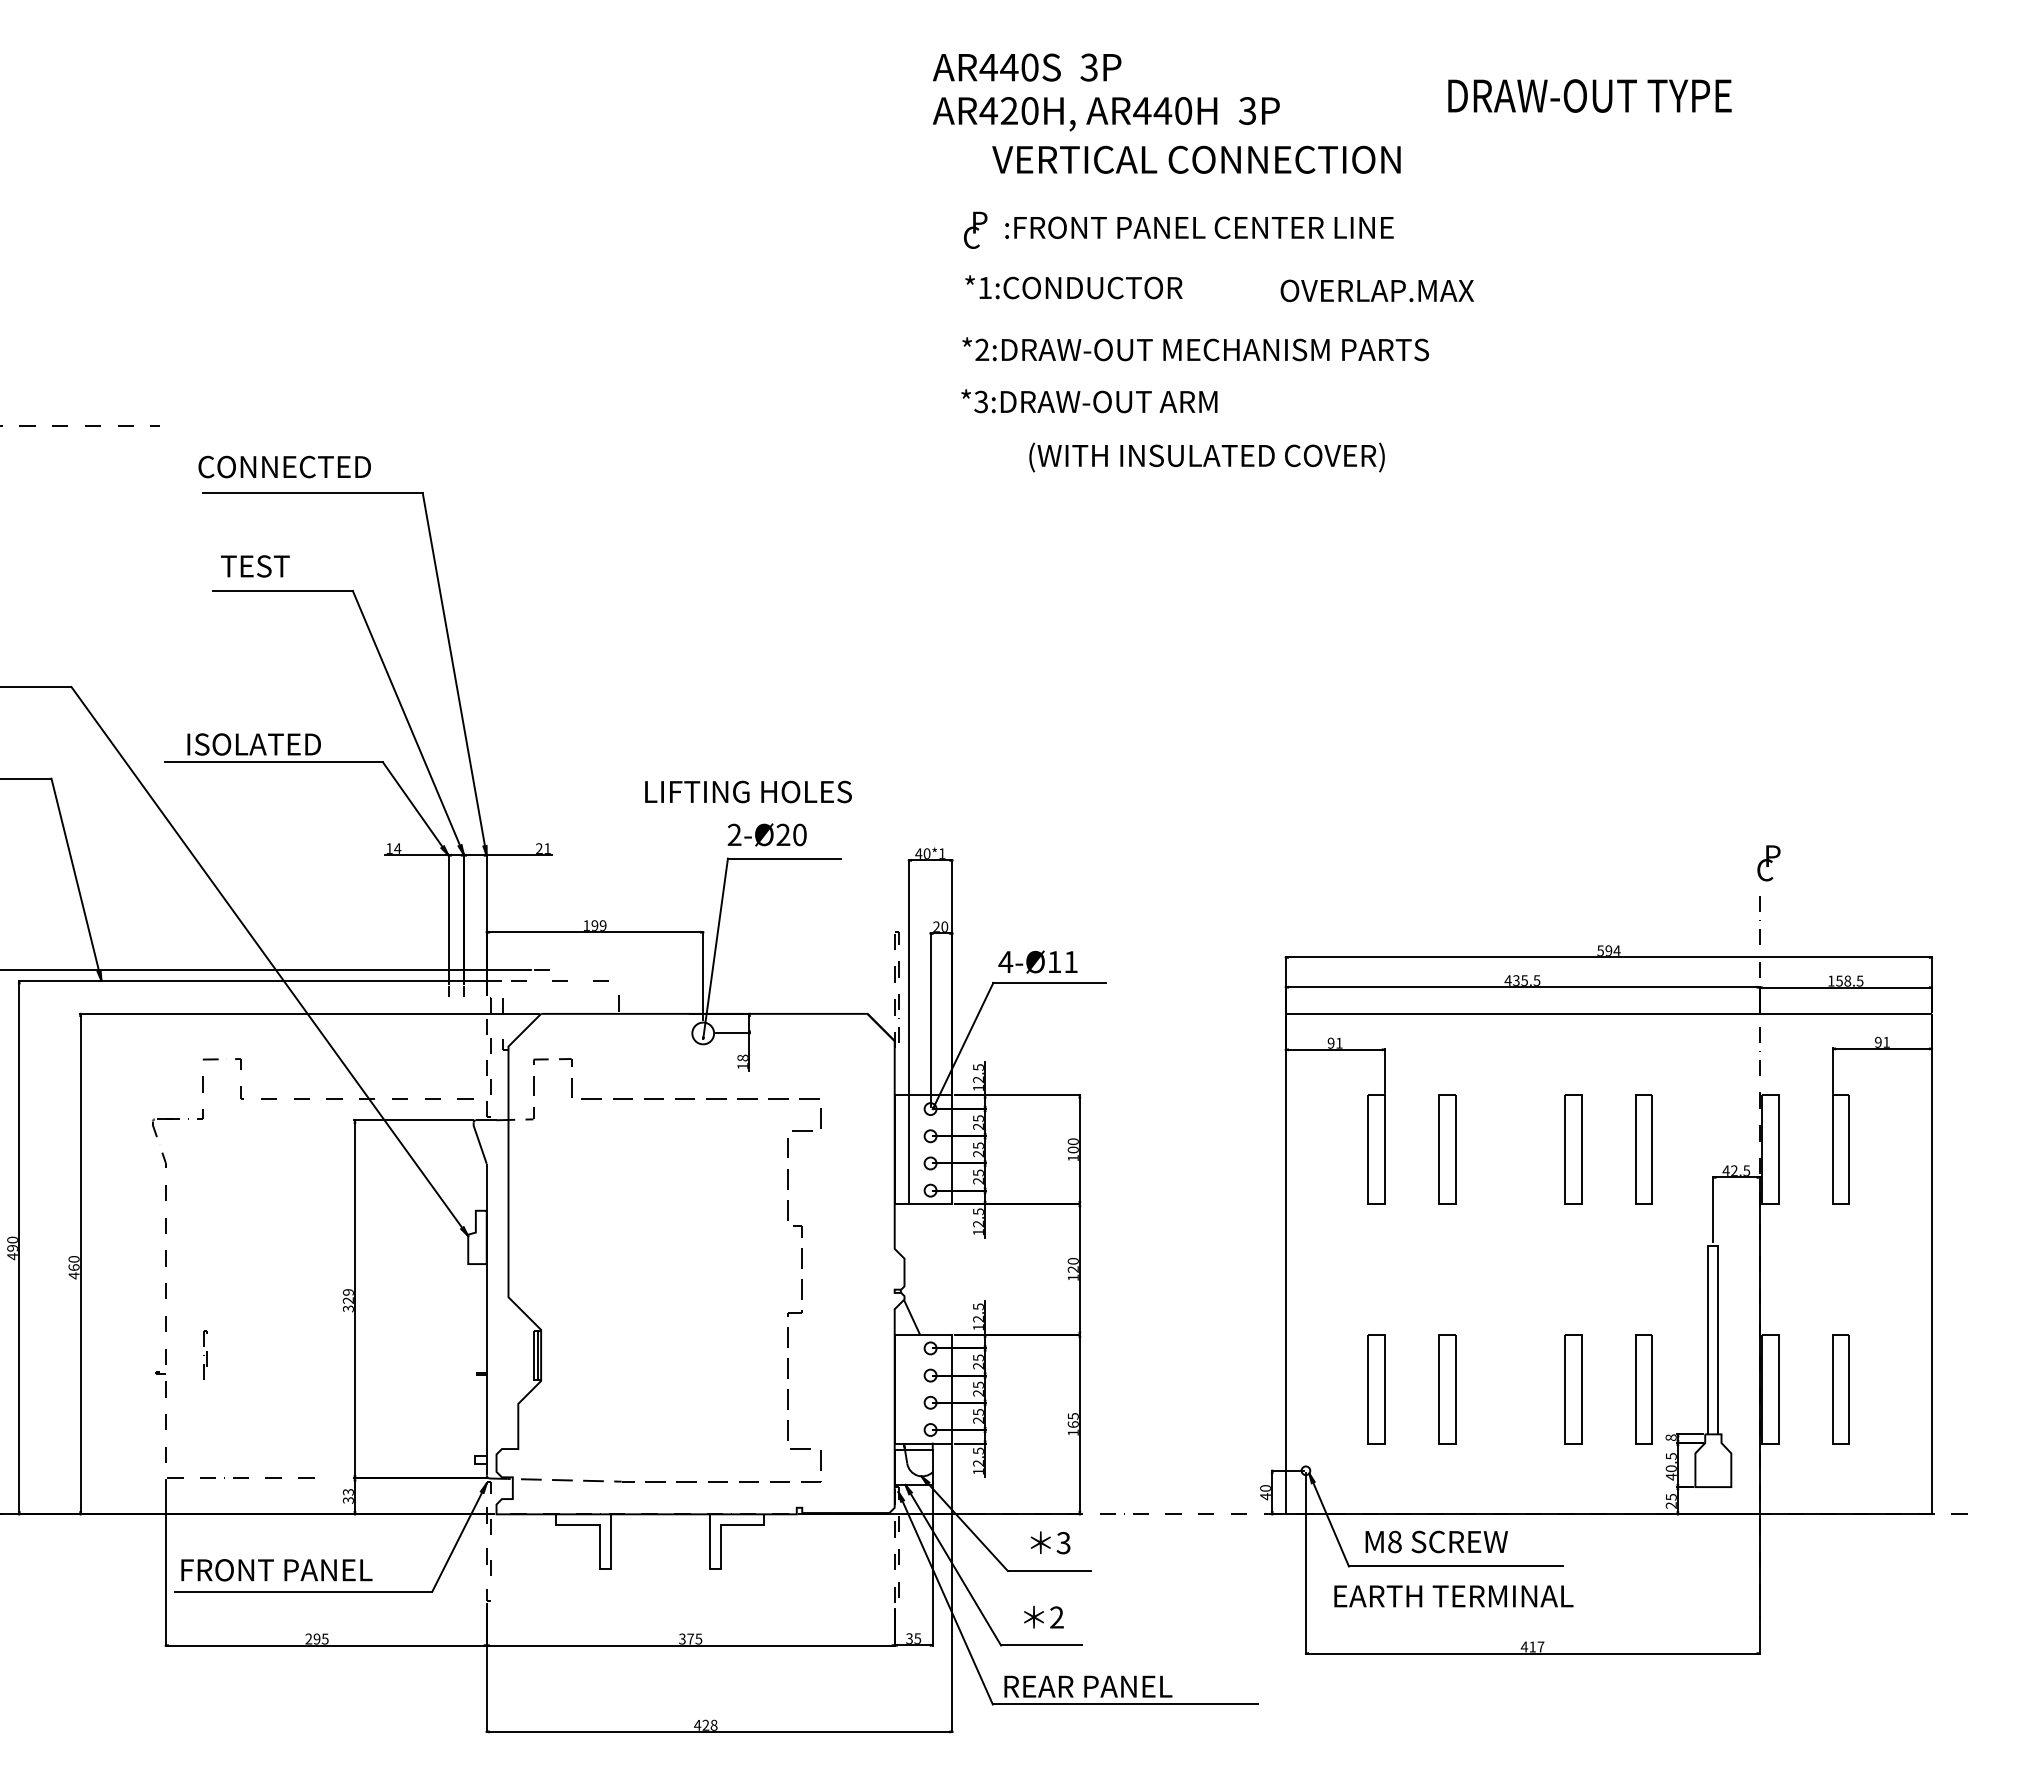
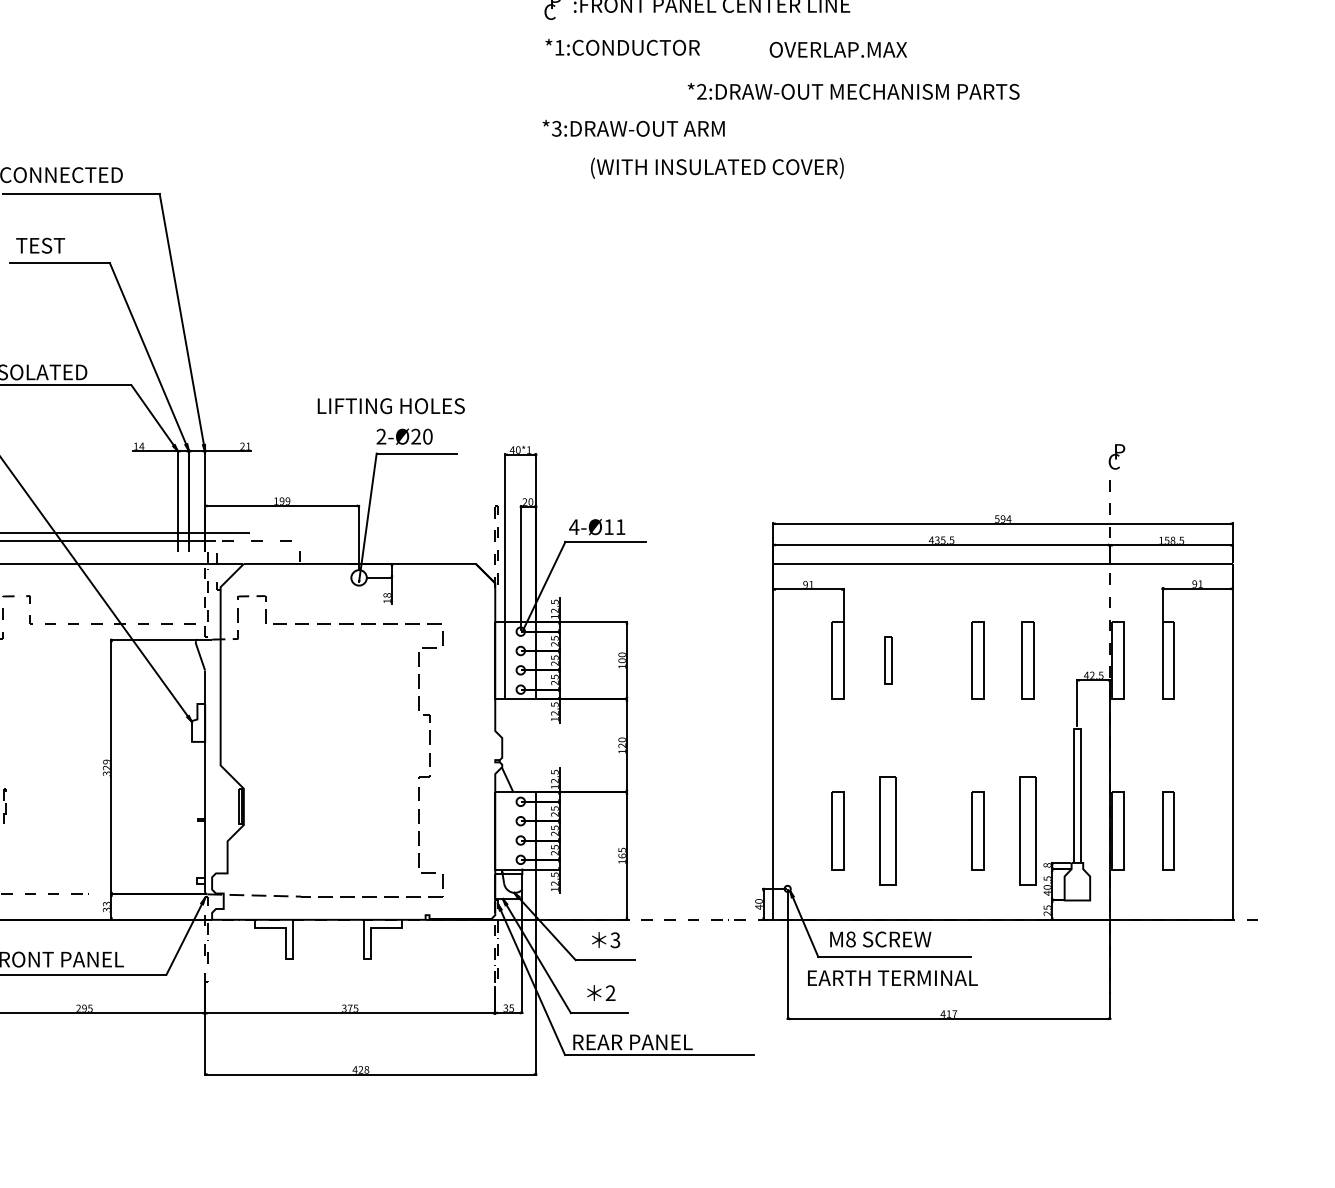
text: (1195, 349) -> (853, 91), moved
part: (1447, 1149) -> (888, 660), size x0.6
part: (1447, 1389) -> (888, 831), size x1.4
part: (1643, 1389) -> (1027, 831), size x1.4

